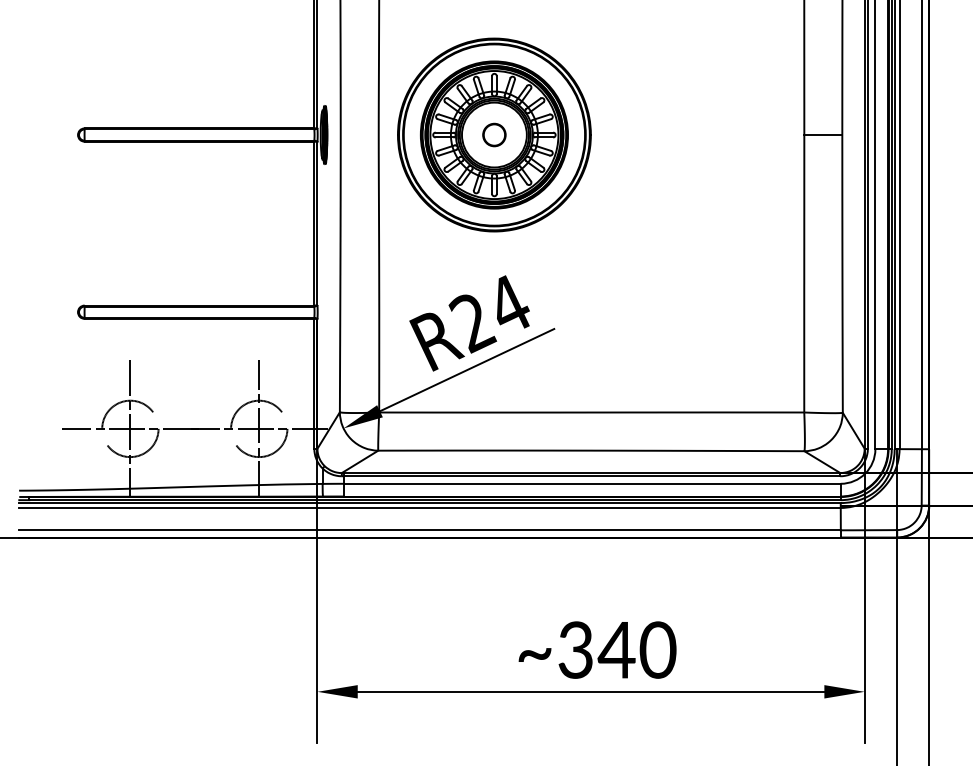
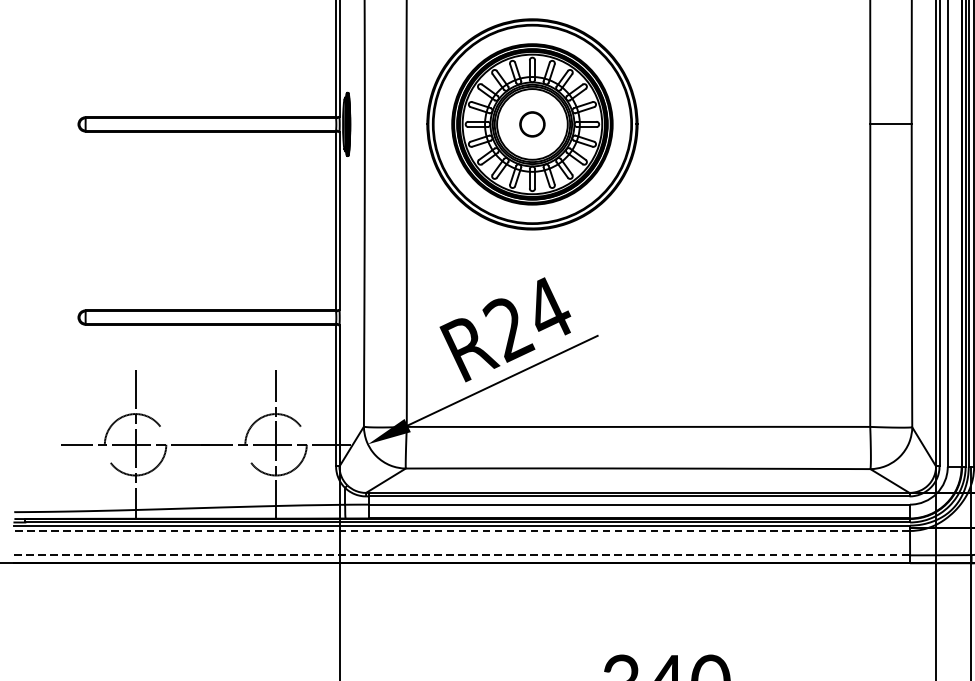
line: (430, 507) -> (462, 530), solid -> dashed
line: (430, 530) -> (462, 555), solid -> dashed

